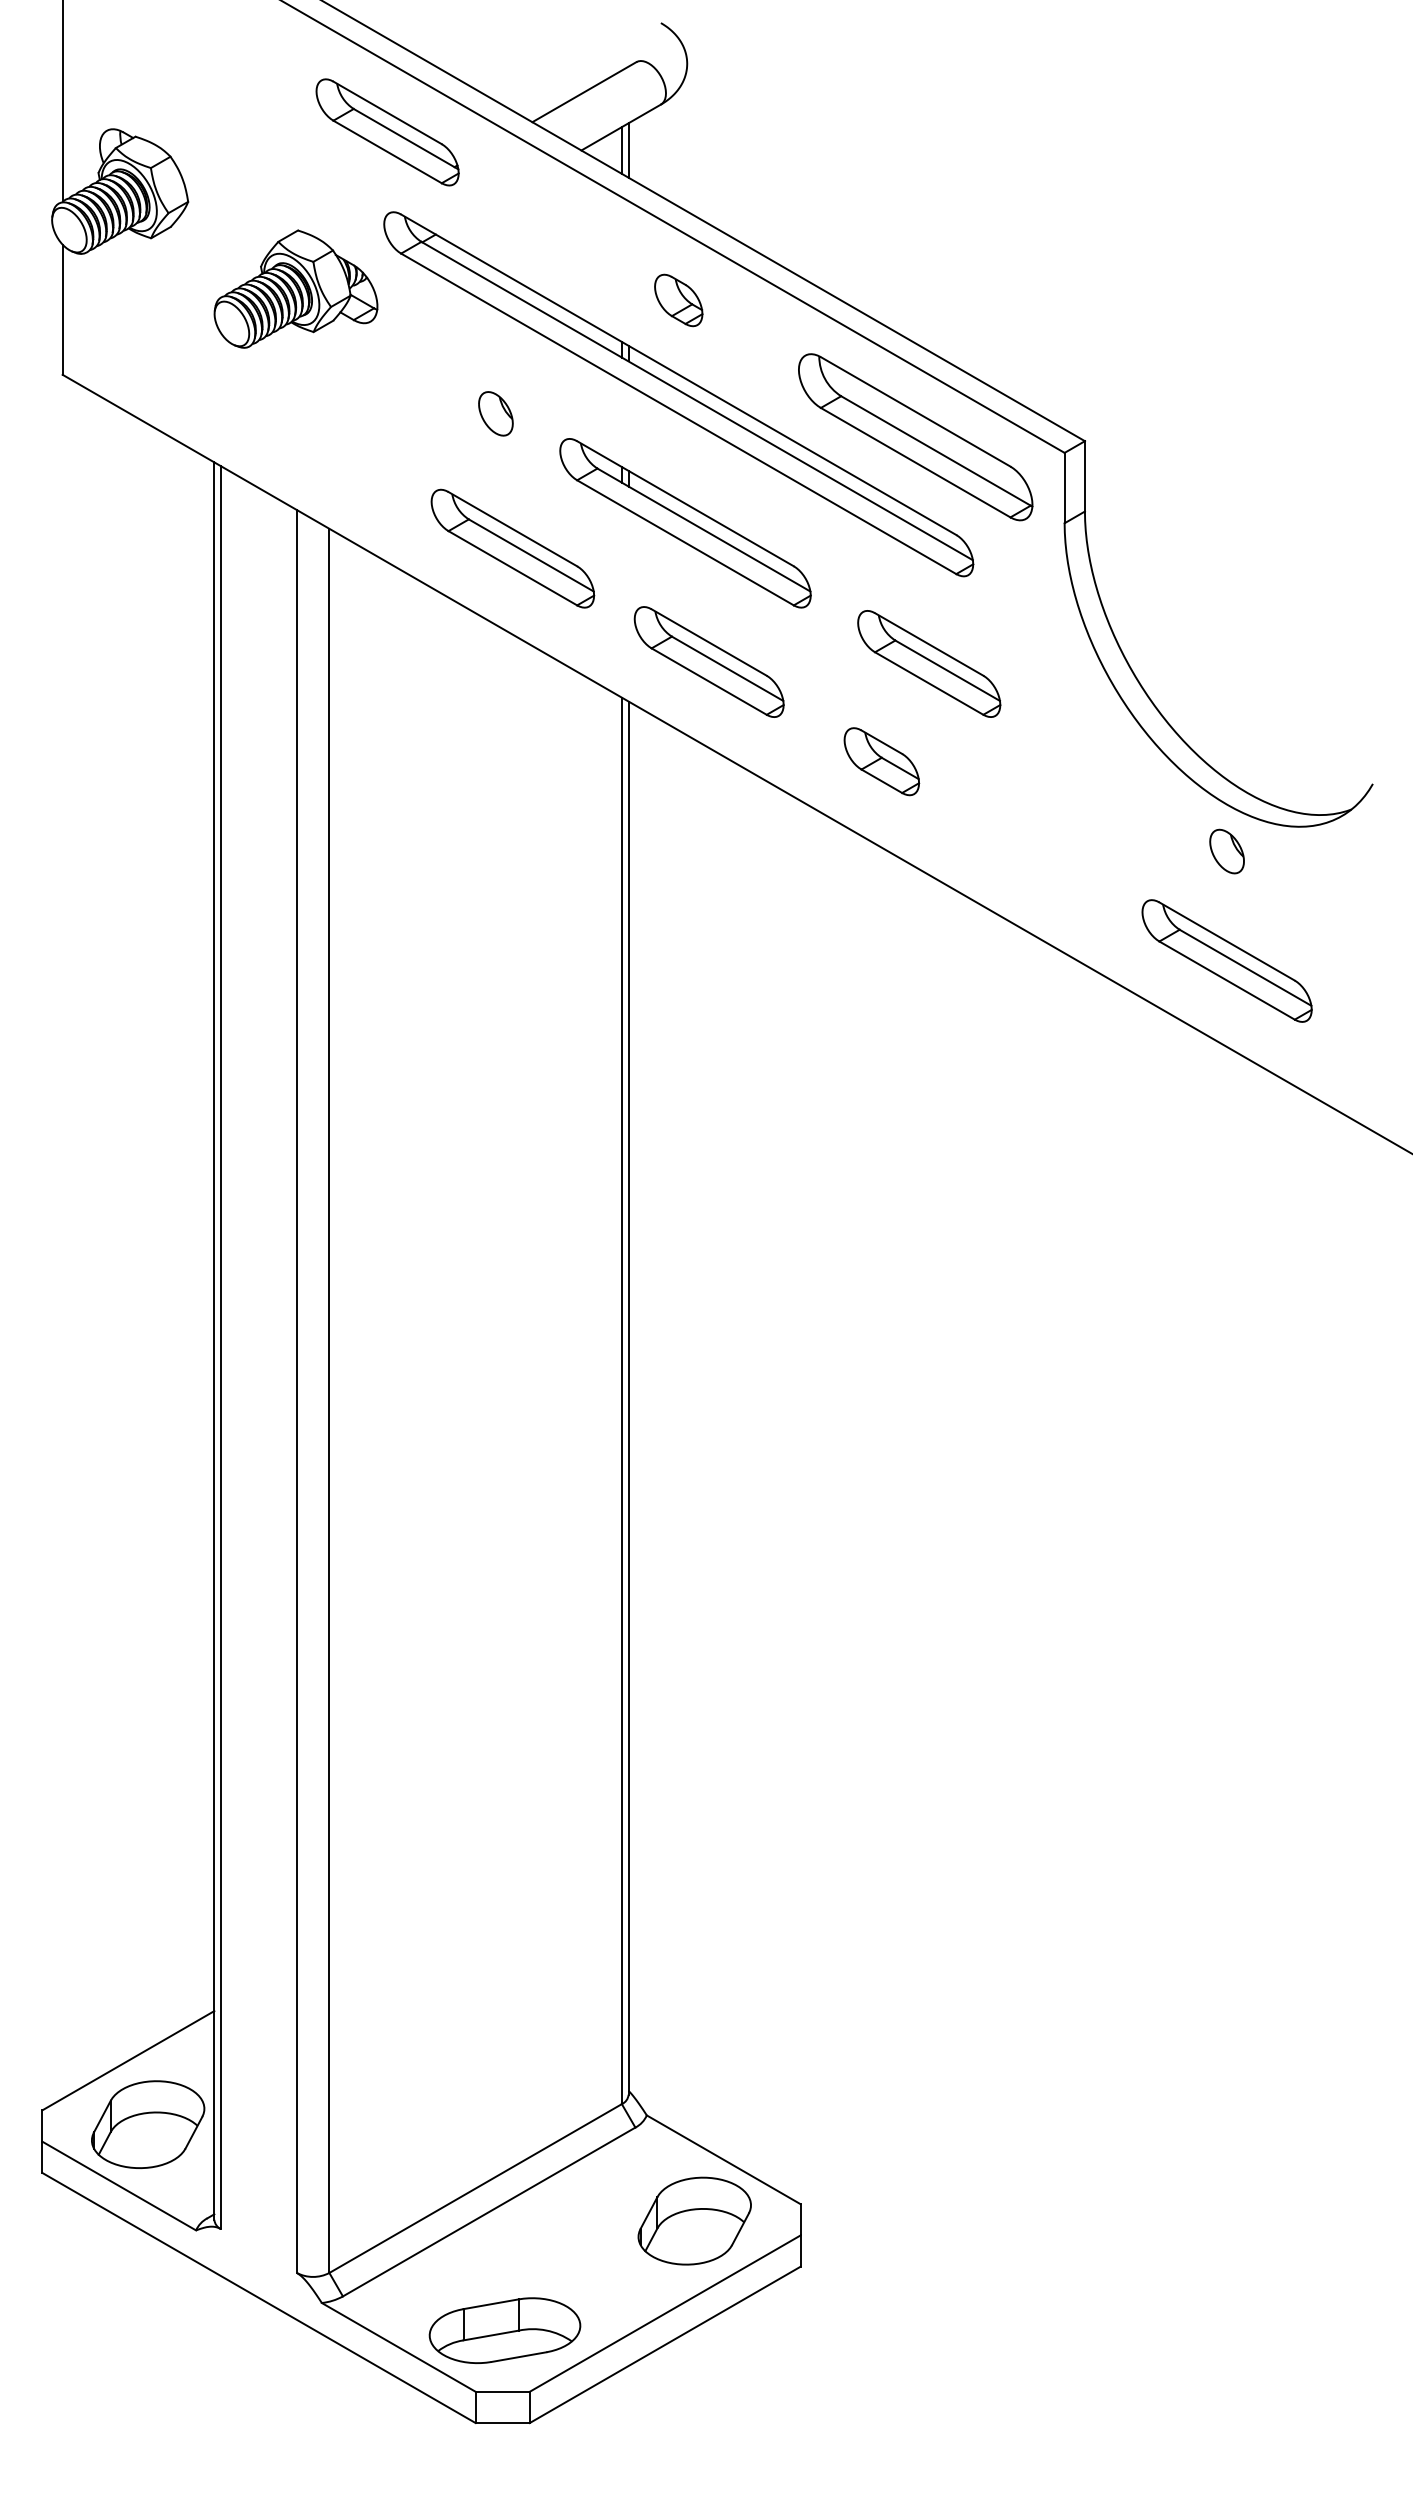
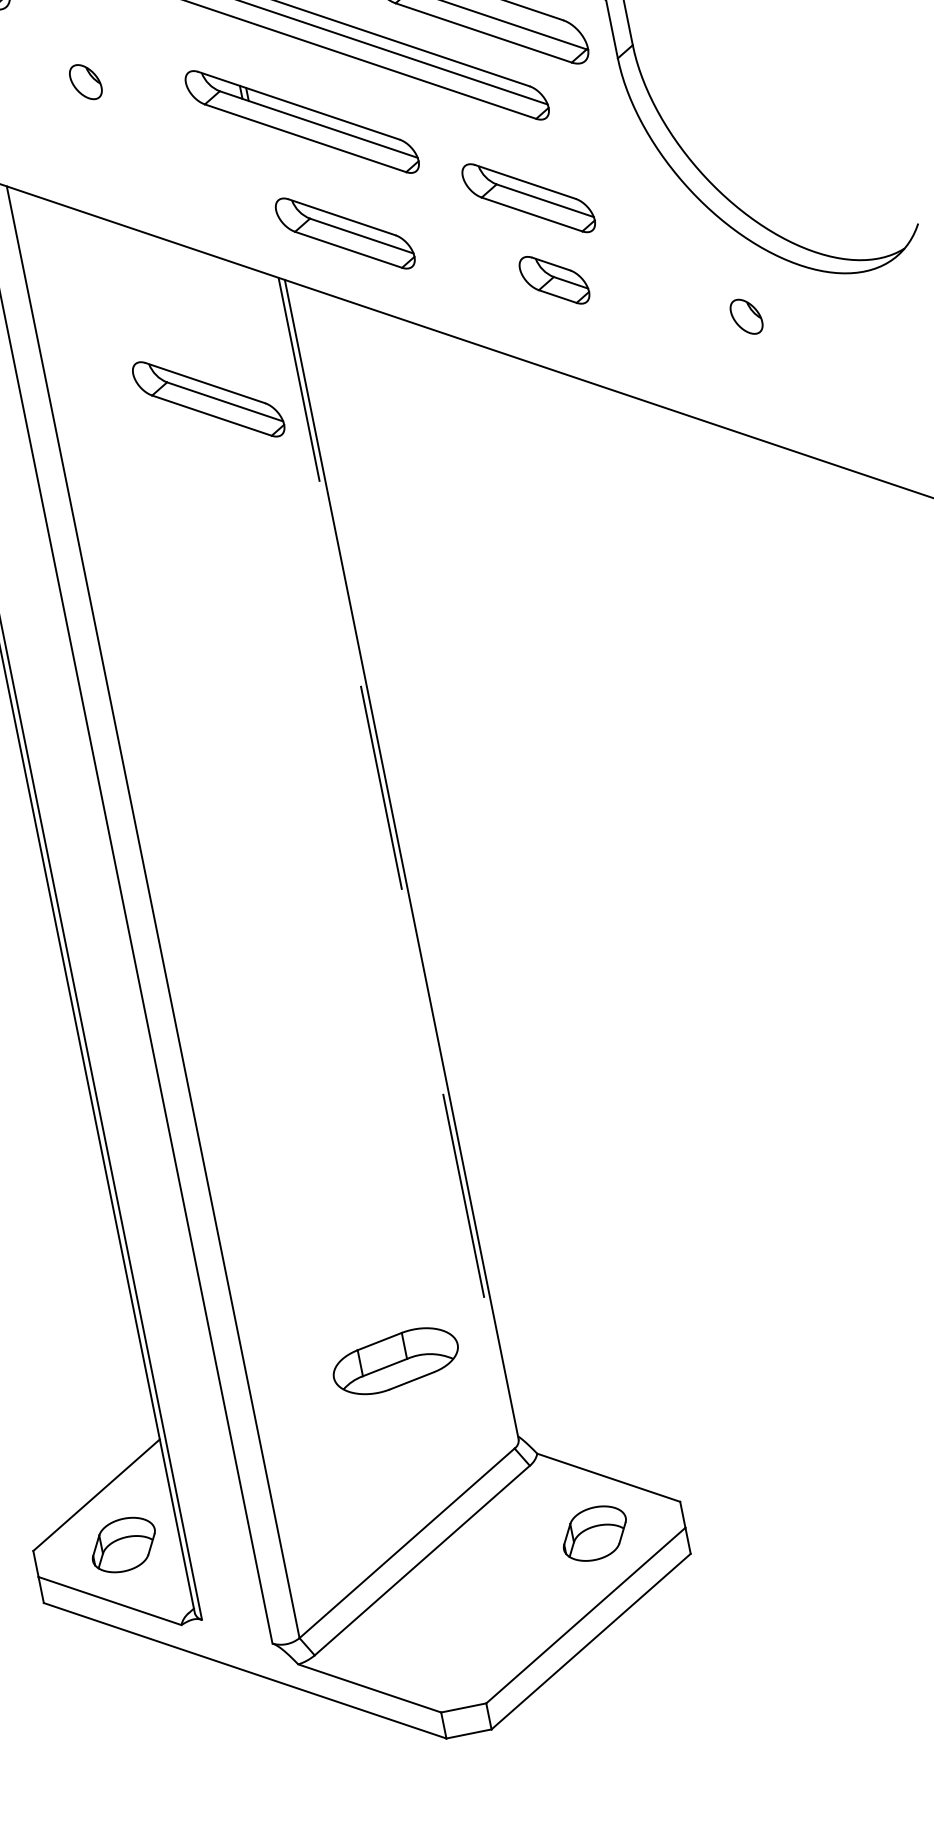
part: (495, 413) -> (85, 81), moved
part: (512, 548) -> (208, 399), moved
part: (881, 761) -> (554, 280), moved
part: (1226, 851) -> (746, 316), moved
part: (1226, 960) -> (825, 395), removed
line: (621, 1401) -> (396, 863), solid -> dashed
part: (148, 2124) -> (124, 1544), size x0.7
part: (694, 2220) -> (594, 1533), size x0.7
part: (504, 2330) -> (395, 1361), moved

